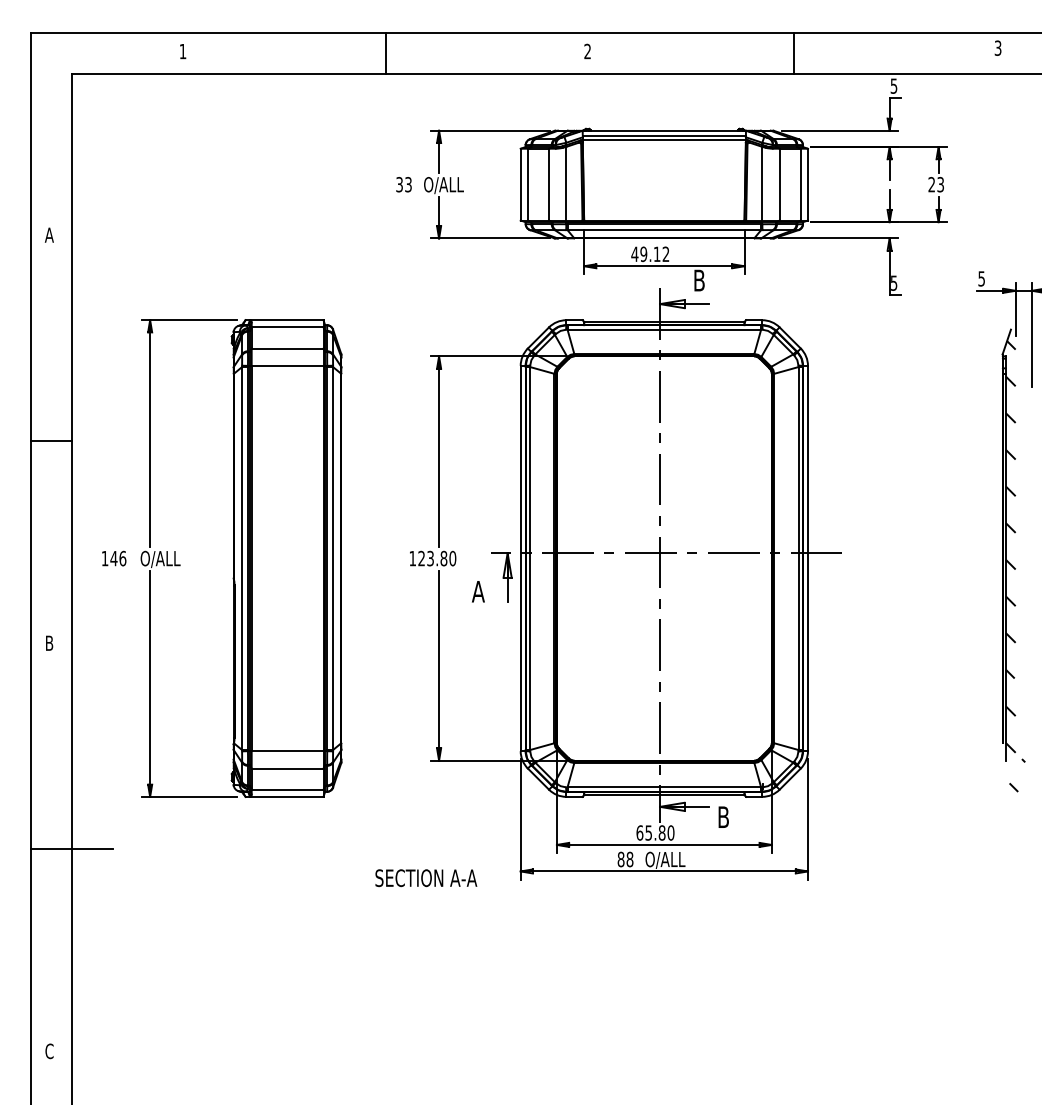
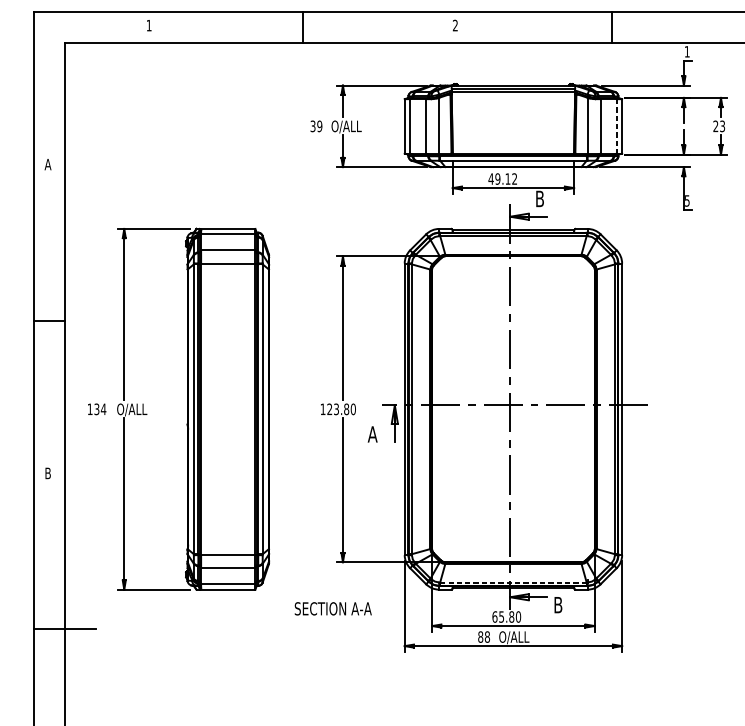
text: (893, 85) -> (686, 51), 5 -> 1
text: (408, 184) -> (319, 126), 33 -> 39
line: (800, 184) -> (616, 126), solid -> dashed
text: (118, 558) -> (100, 409), 146 -> 134
line: (664, 787) -> (513, 582), solid -> dashed
text: (426, 878) -> (333, 609), moved

